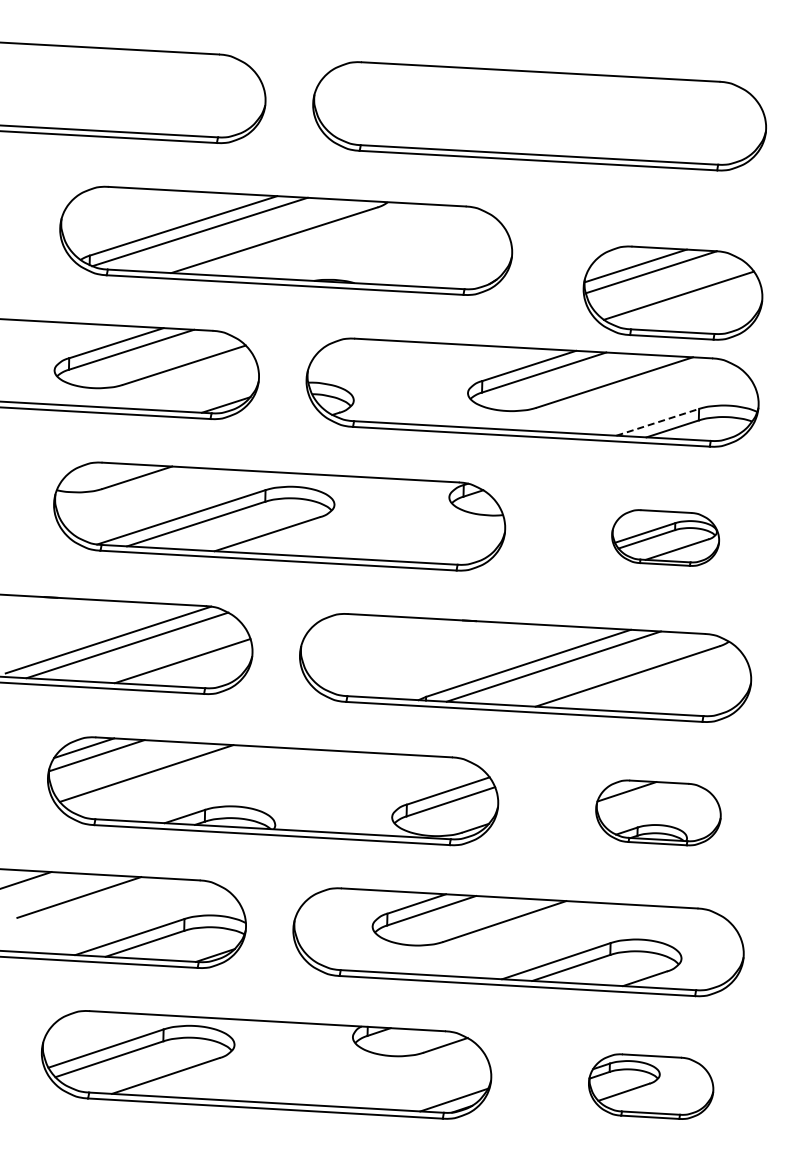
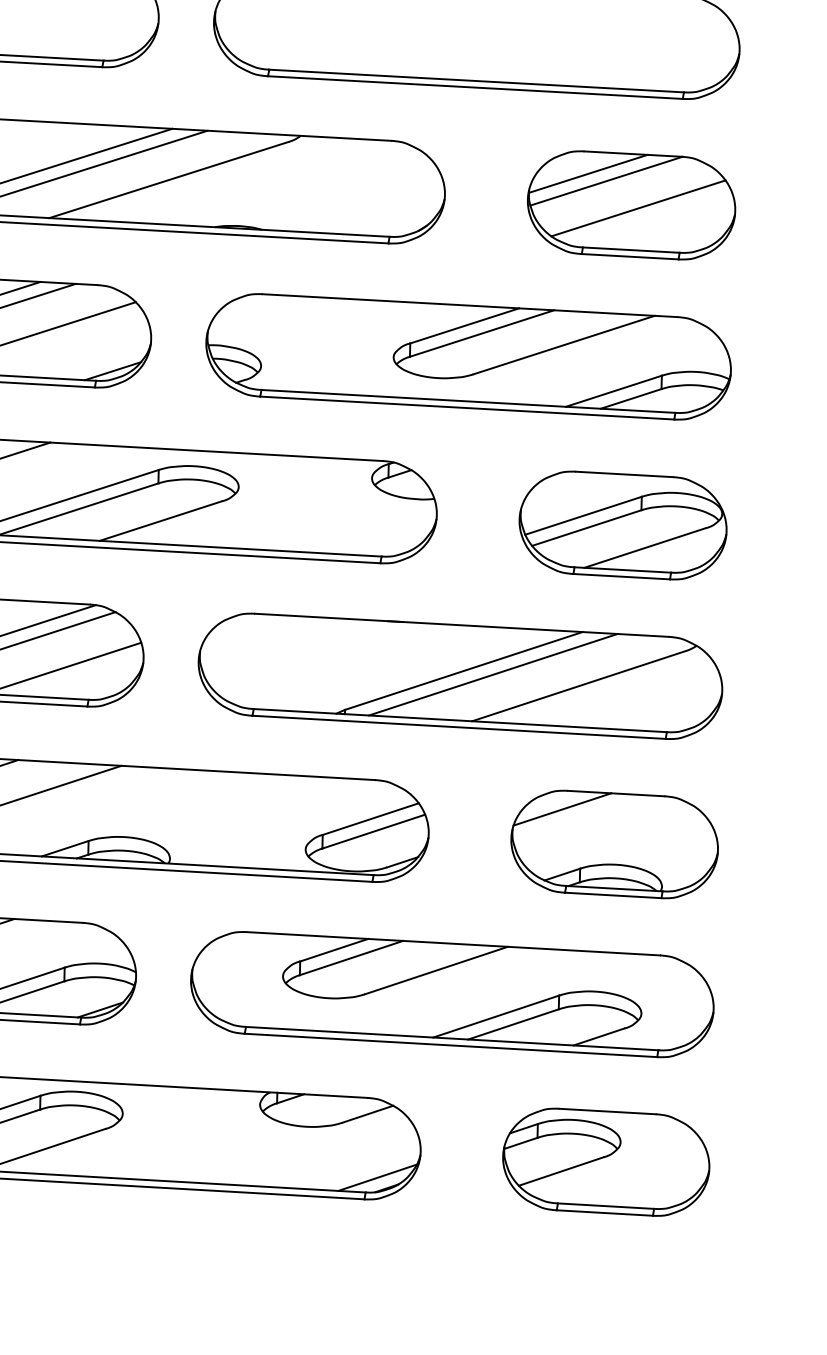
part: (672, 292) -> (630, 204), moved
line: (658, 422) -> (614, 391), dashed -> solid
part: (665, 537) -> (622, 524), size x1.67
part: (658, 812) -> (614, 844), size x1.43
part: (650, 1086) -> (605, 1161), size x1.43

